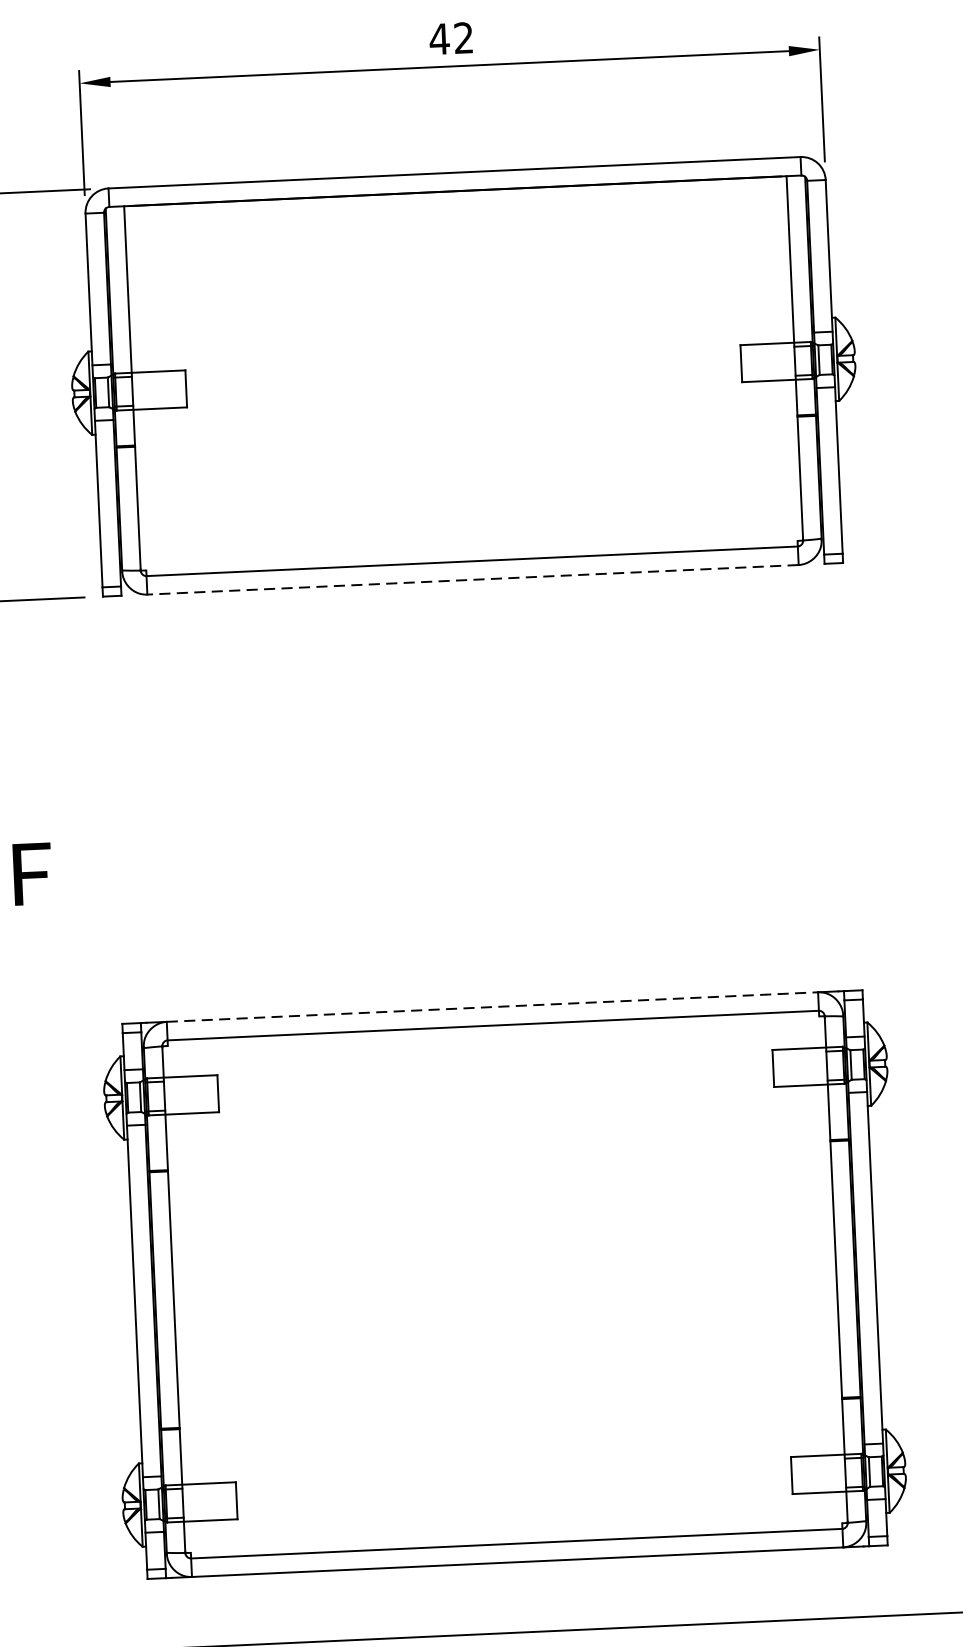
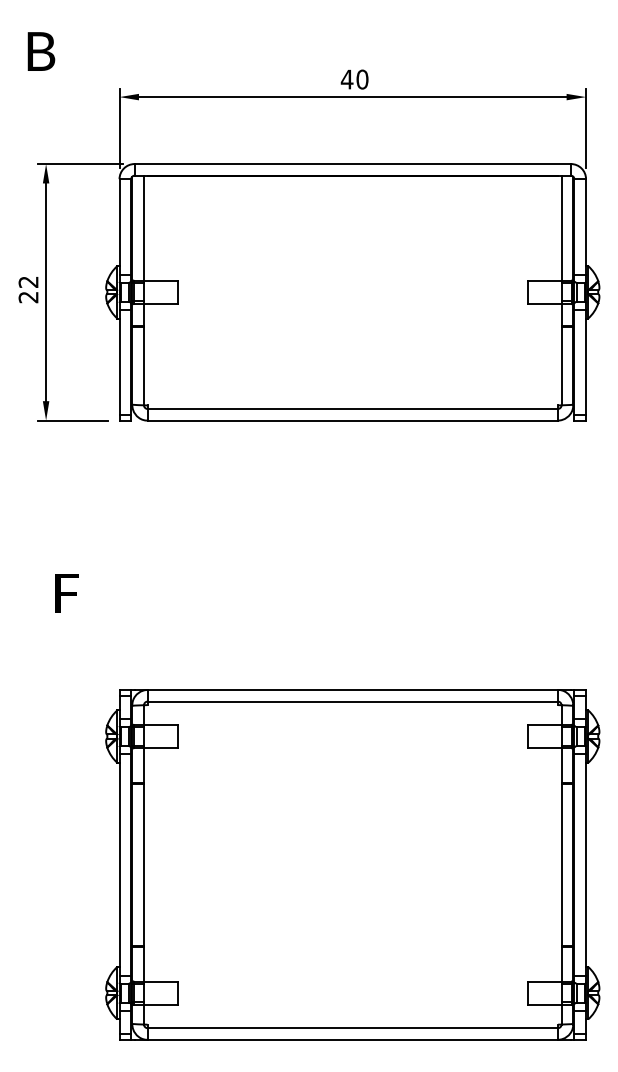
text: (463, 37) -> (362, 79), 42 -> 40
line: (472, 579) -> (352, 420), dashed -> solid
line: (493, 1006) -> (353, 689), dashed -> solid

